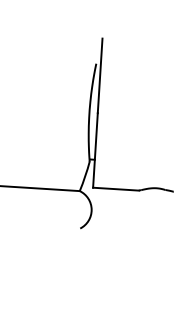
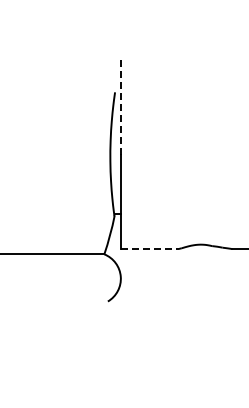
line: (99, 75) -> (120, 106), solid -> dashed
line: (115, 189) -> (149, 249), solid -> dashed

